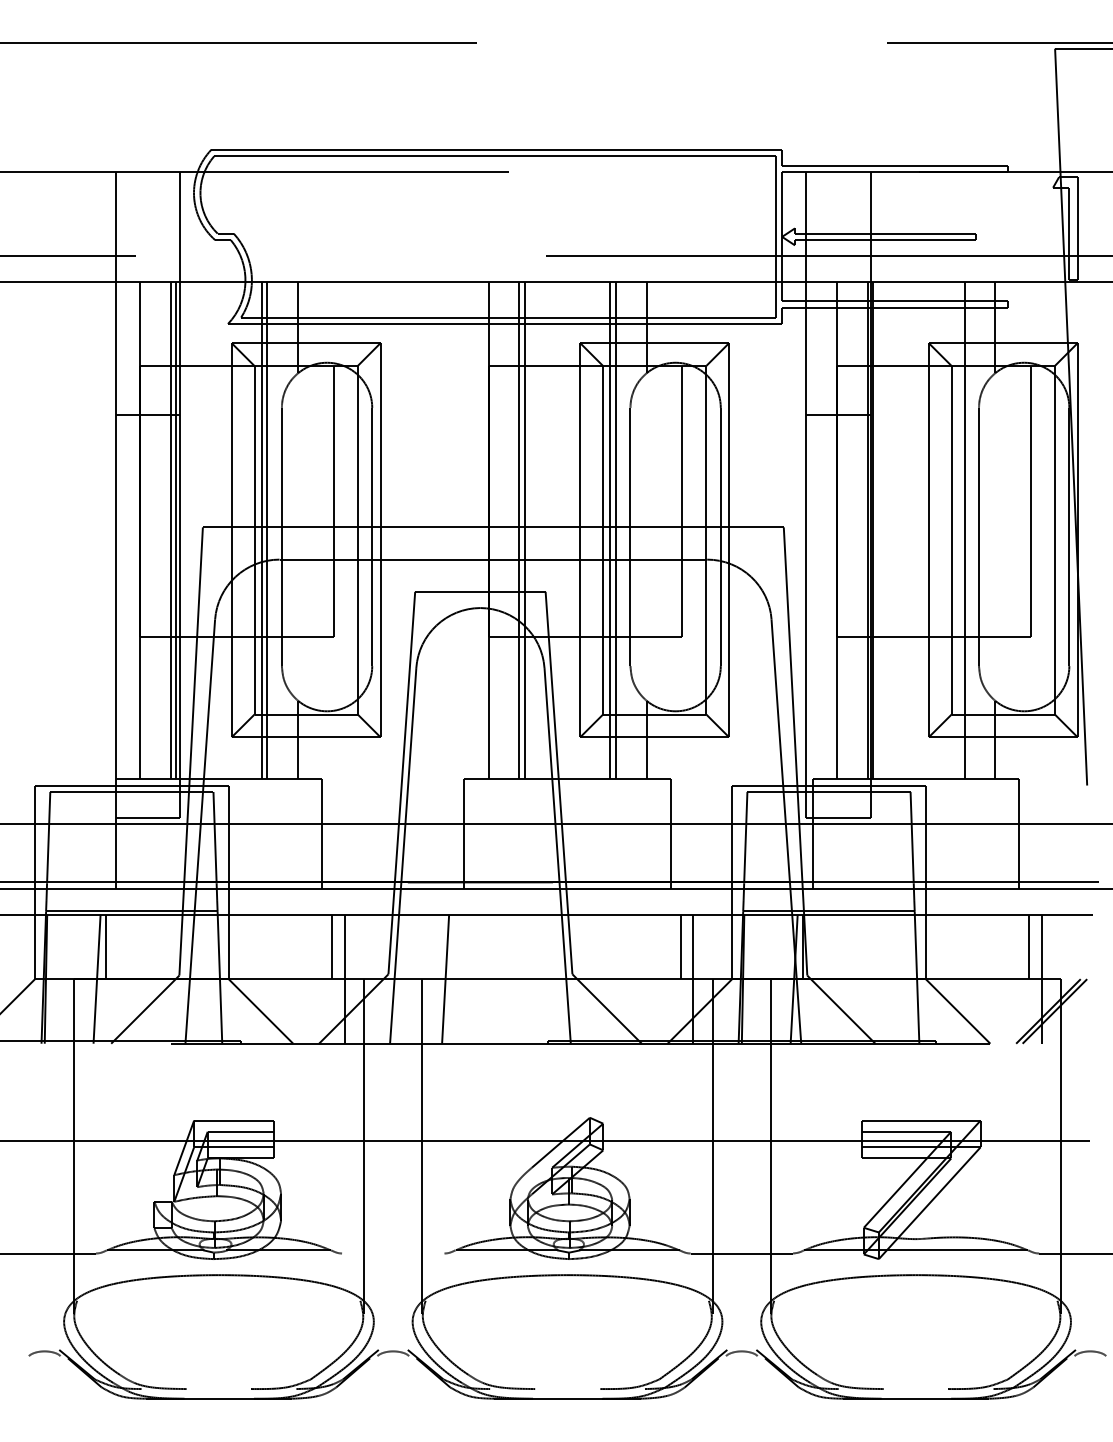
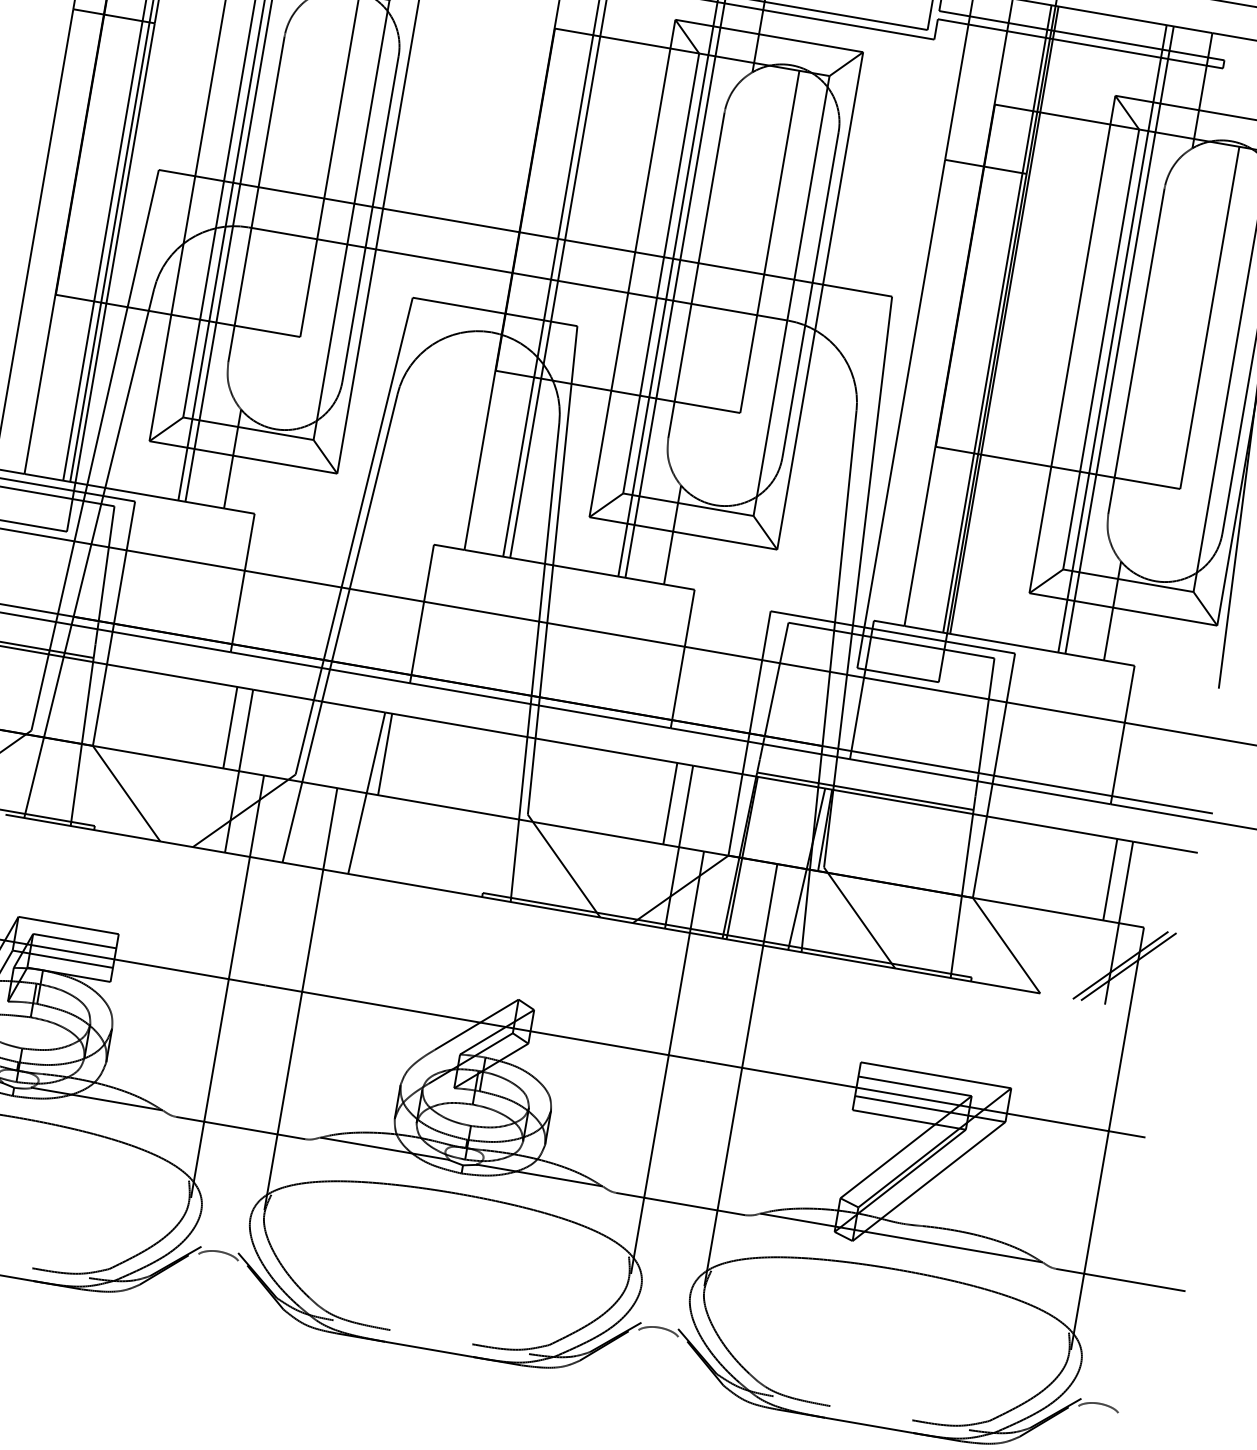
line: (958, 530) -> (1111, 338), added
line: (454, 946) -> (385, 753), added
line: (393, 1253) -> (241, 1128), added

